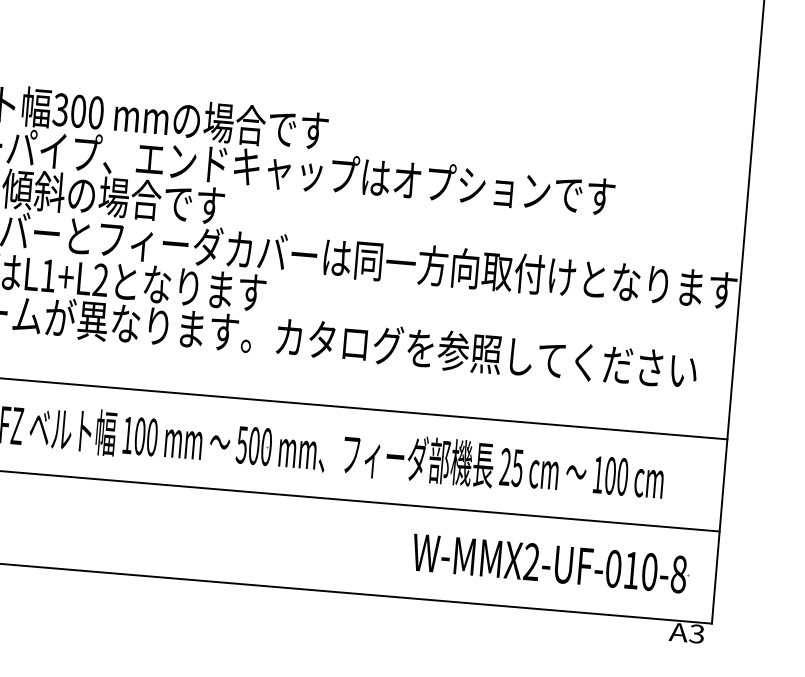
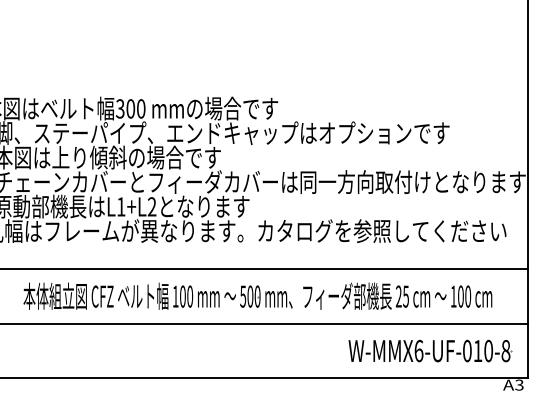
text: (531, 561) -> (418, 350), W-MMX2-UF-010-8 -> W-MMX6-UF-010-8

